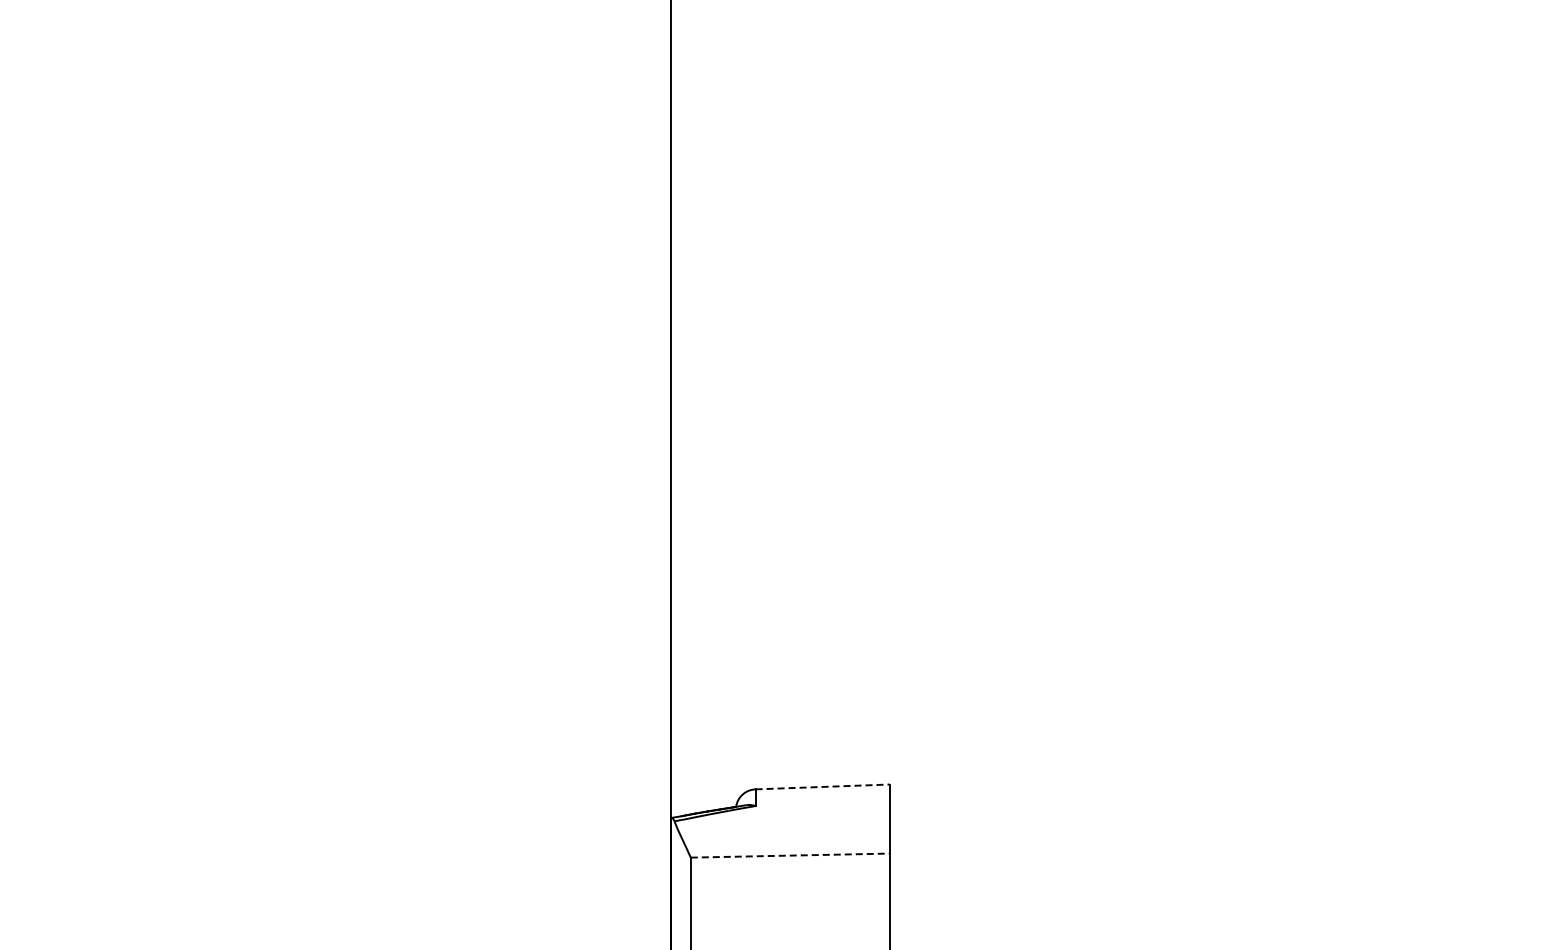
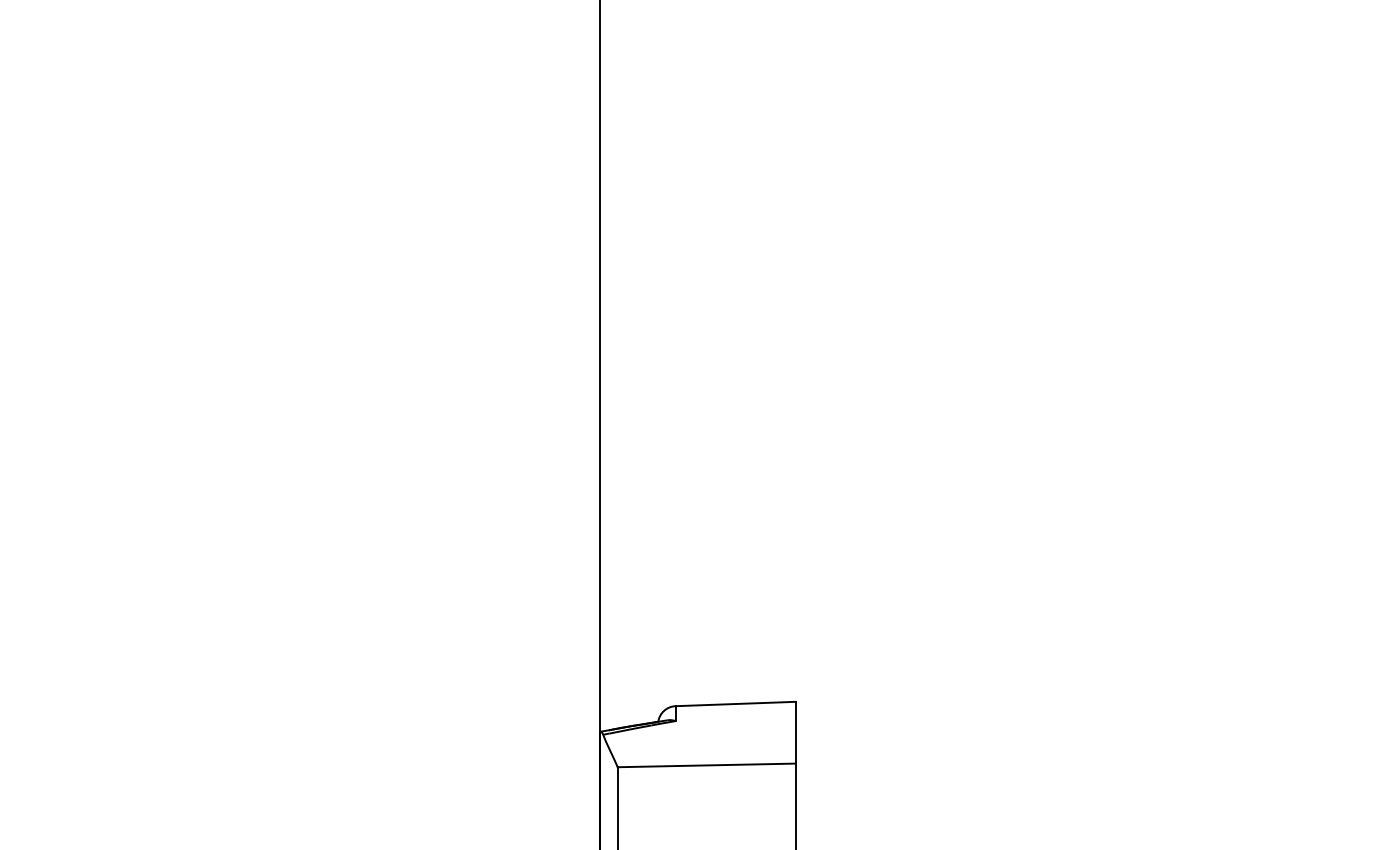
line: (823, 786) -> (736, 703), dashed -> solid
line: (790, 855) -> (706, 765), dashed -> solid

